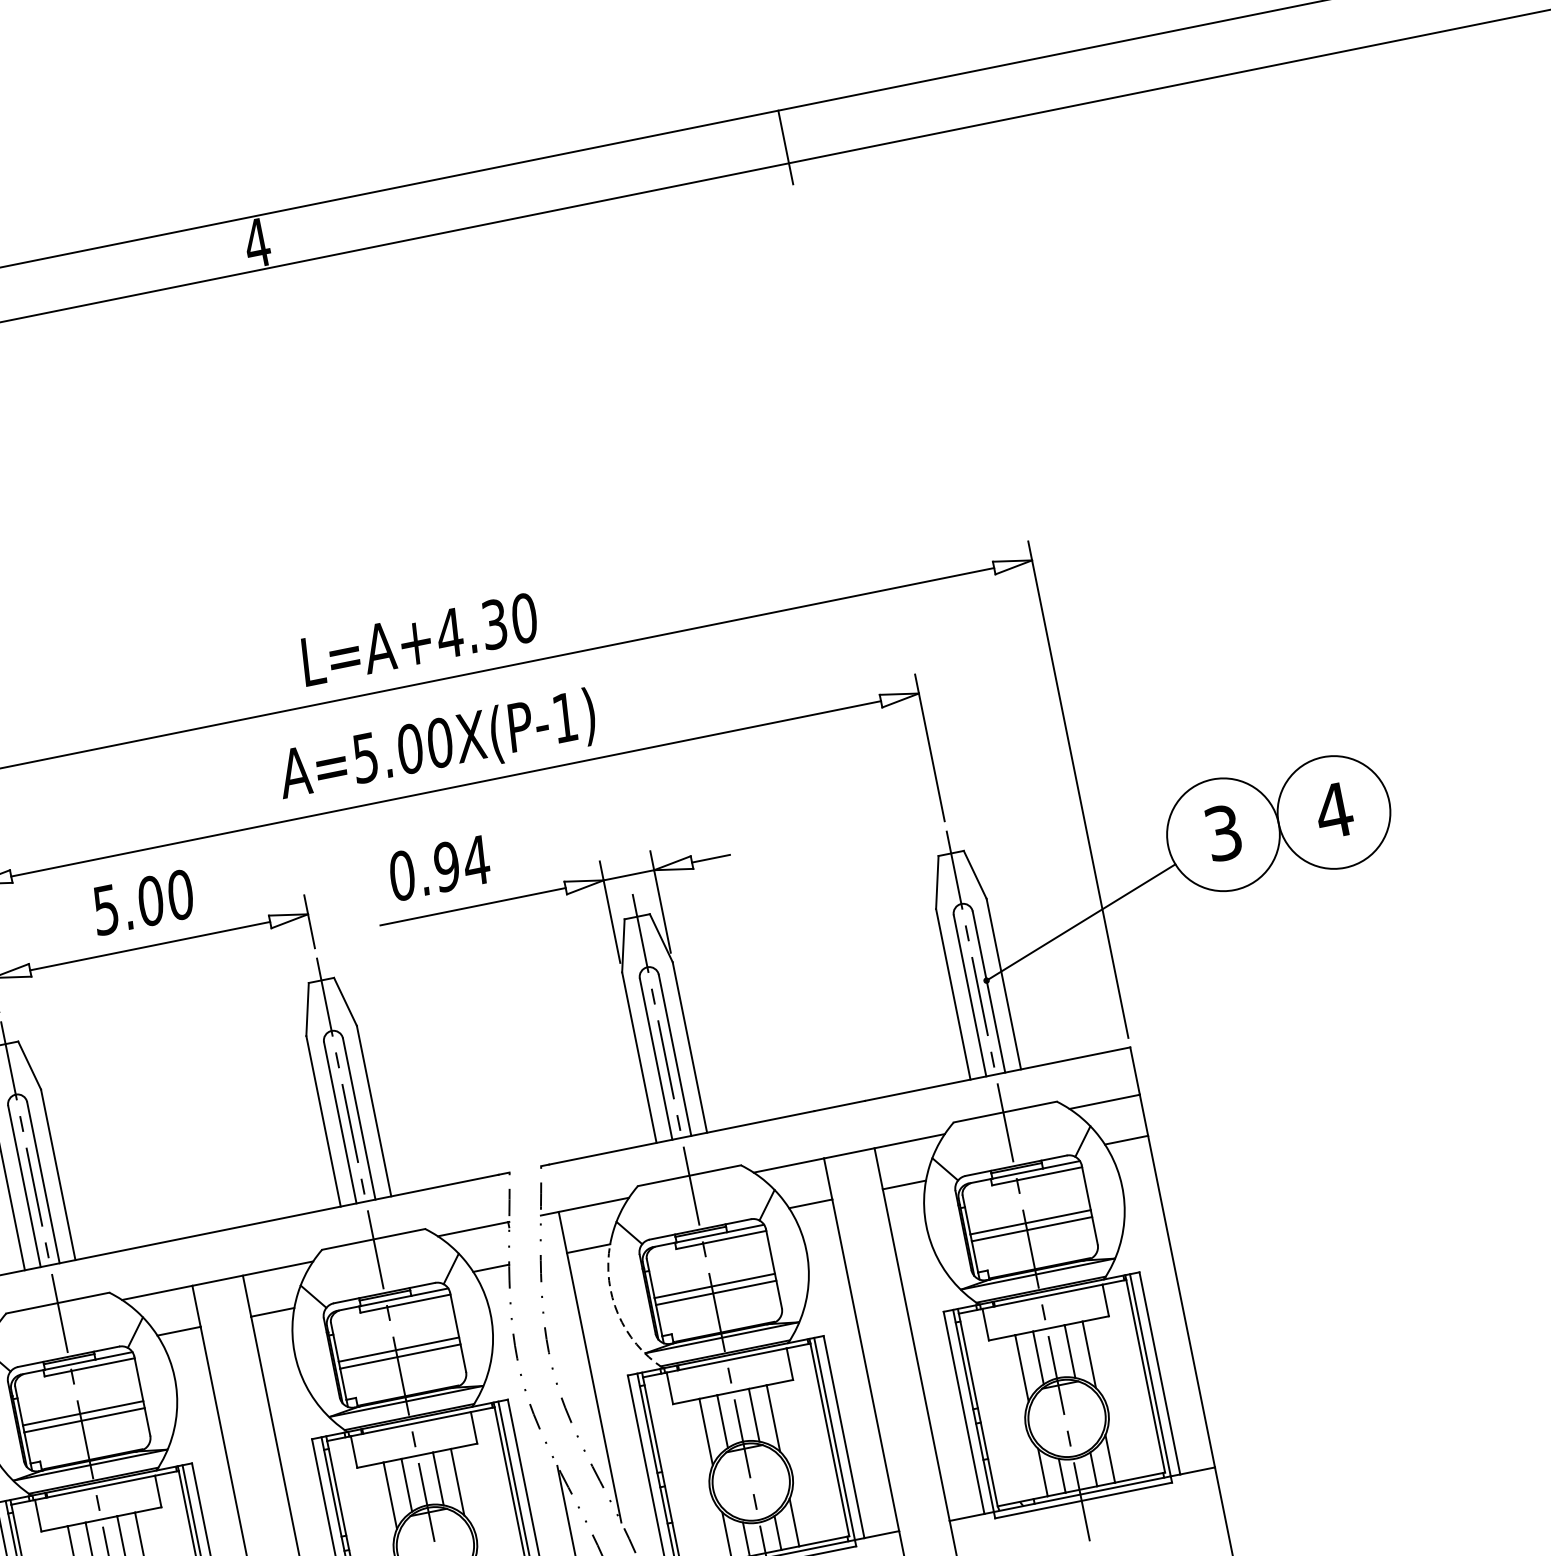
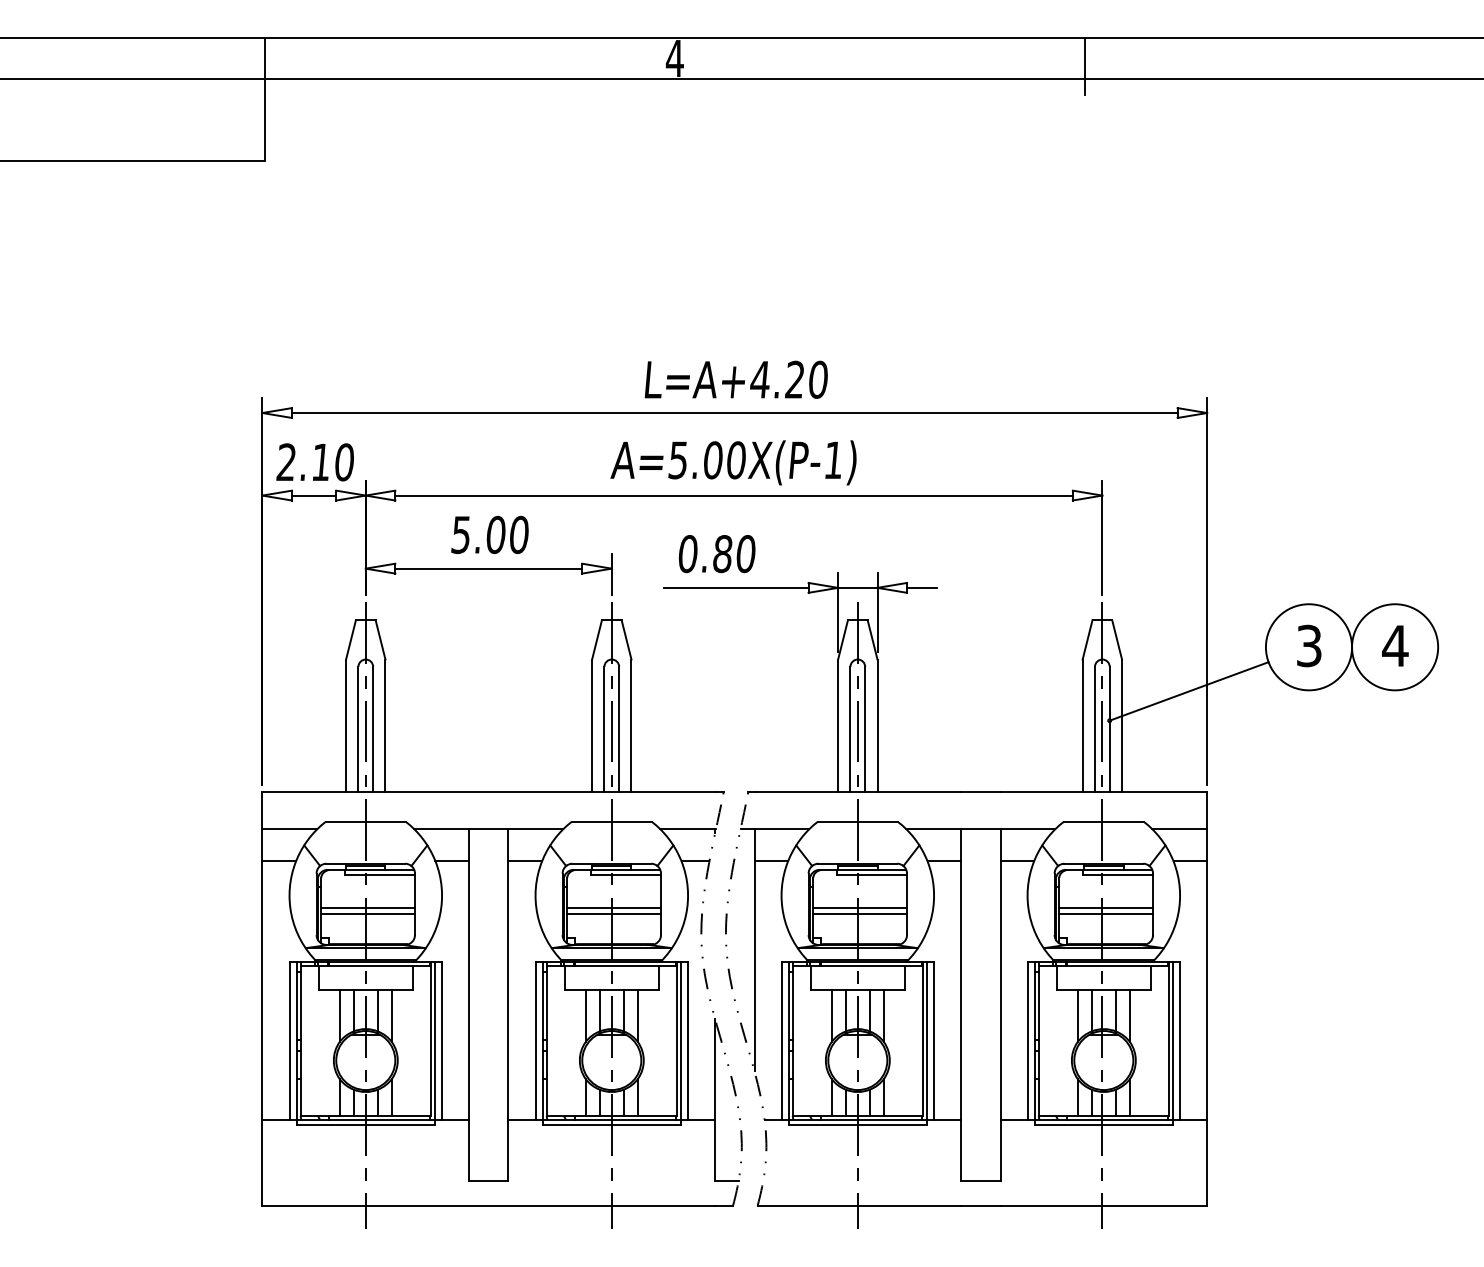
text: (493, 624) -> (794, 379), L=A+4.30 -> L=A+4.20
text: (461, 864) -> (734, 554), 0.94 -> 0.80
arc: (618, 1313) -> (783, 914), dashed -> solid

